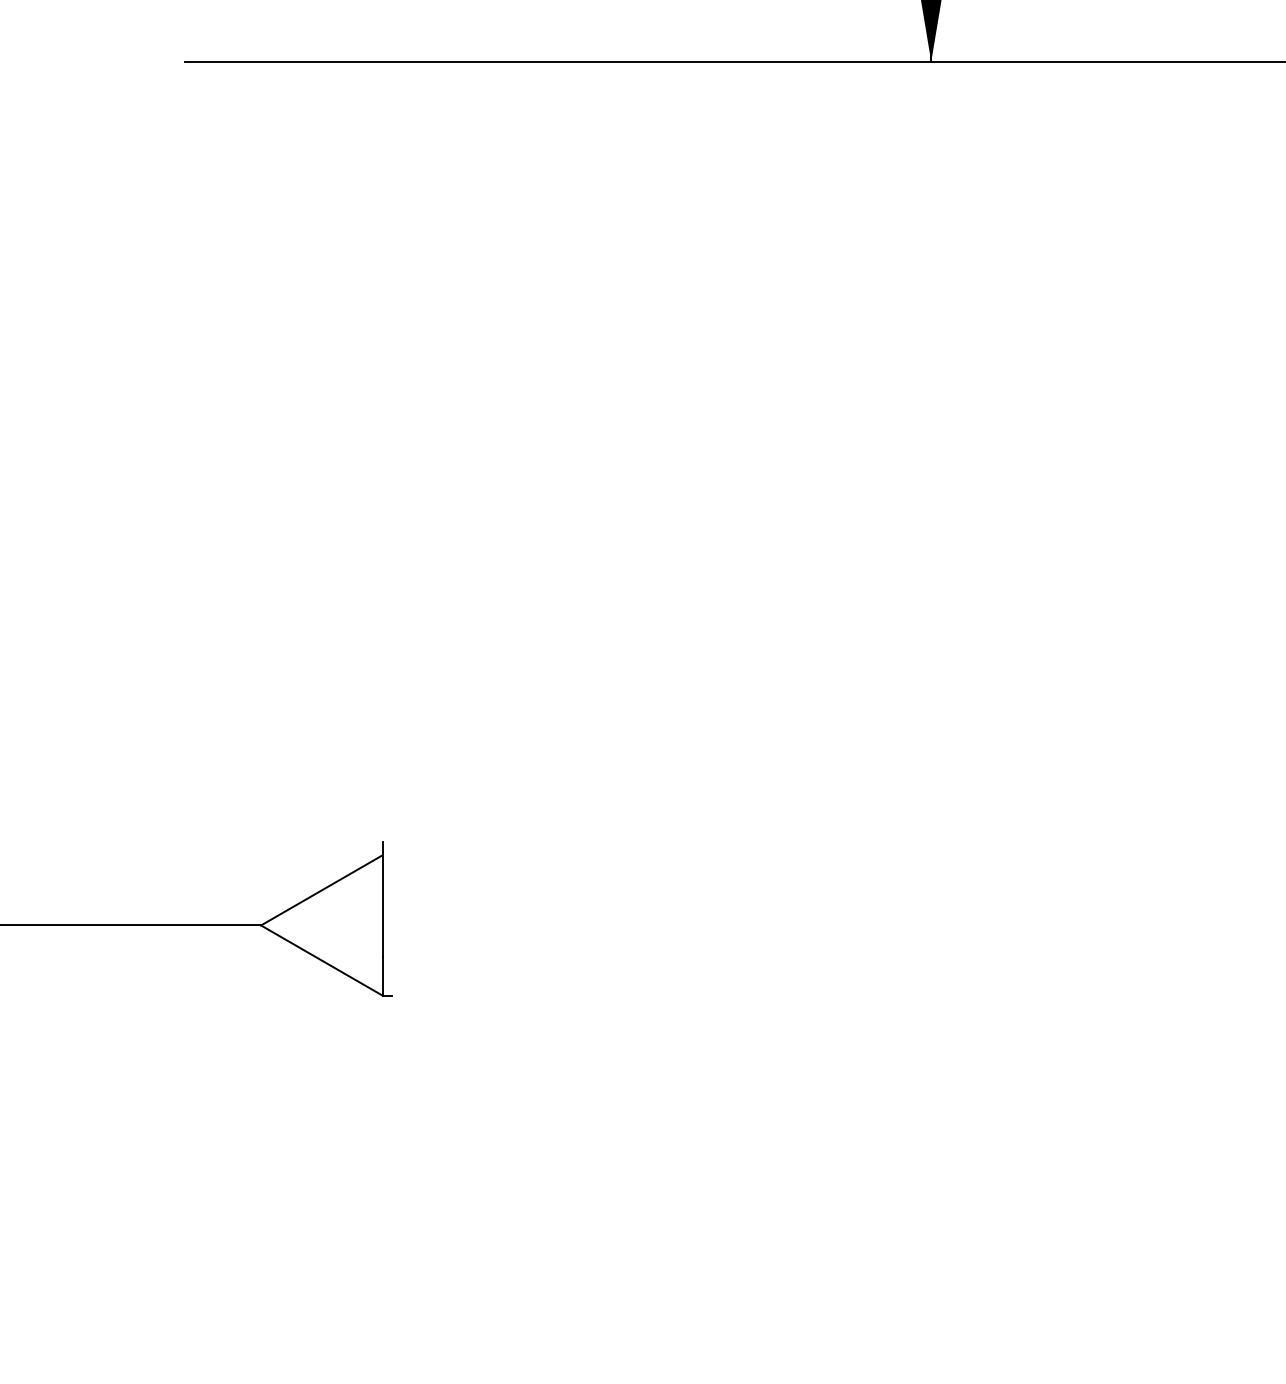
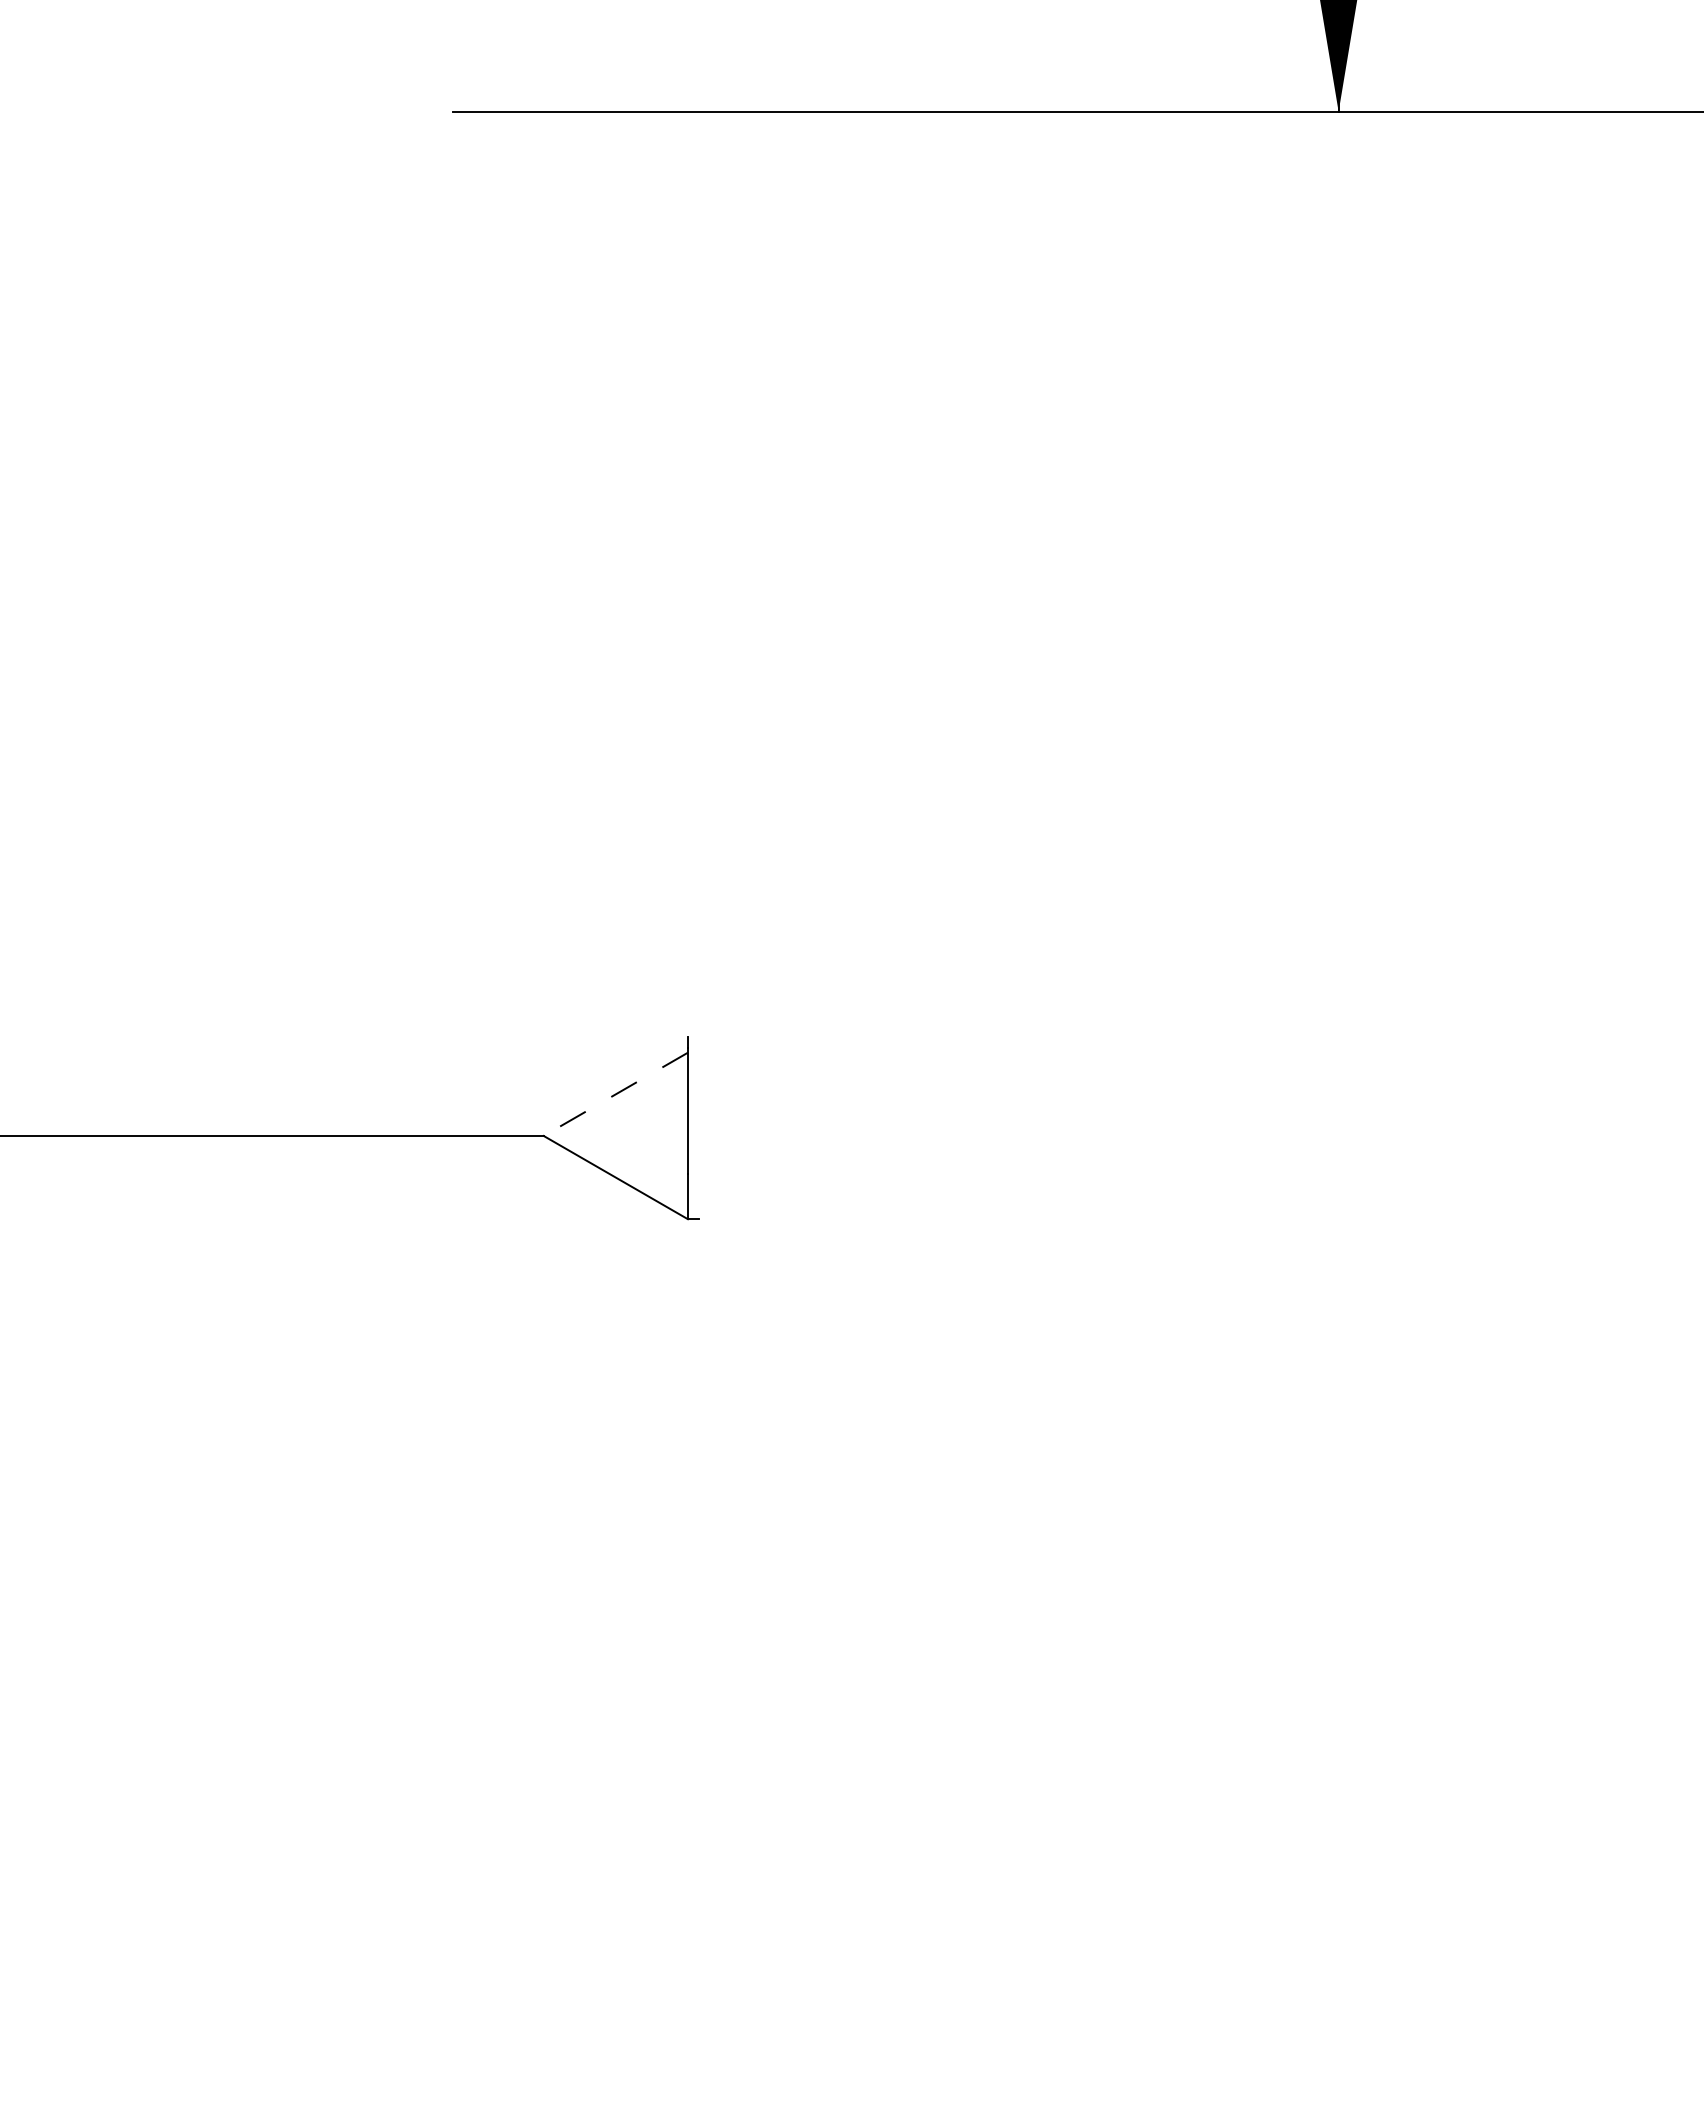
line: (321, 890) -> (615, 1094), solid -> dashed

